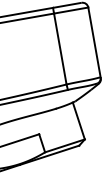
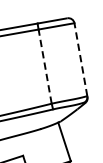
line: (94, 41) -> (80, 58), solid -> dashed
line: (60, 48) -> (45, 66), solid -> dashed

